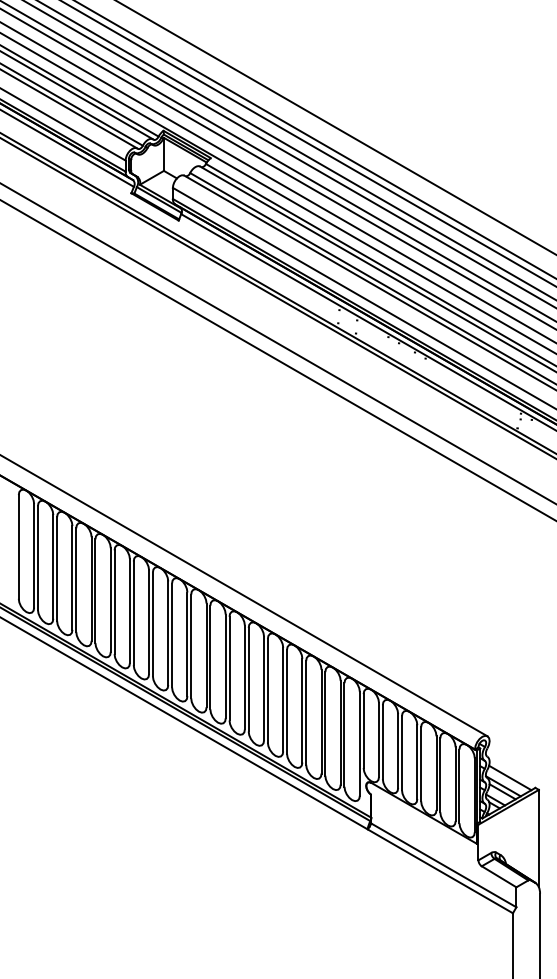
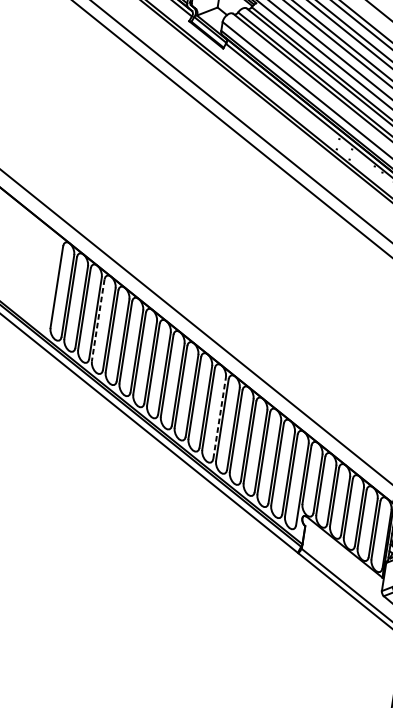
line: (76, 580) -> (98, 320), solid -> dashed
line: (244, 677) -> (219, 417), solid -> dashed

